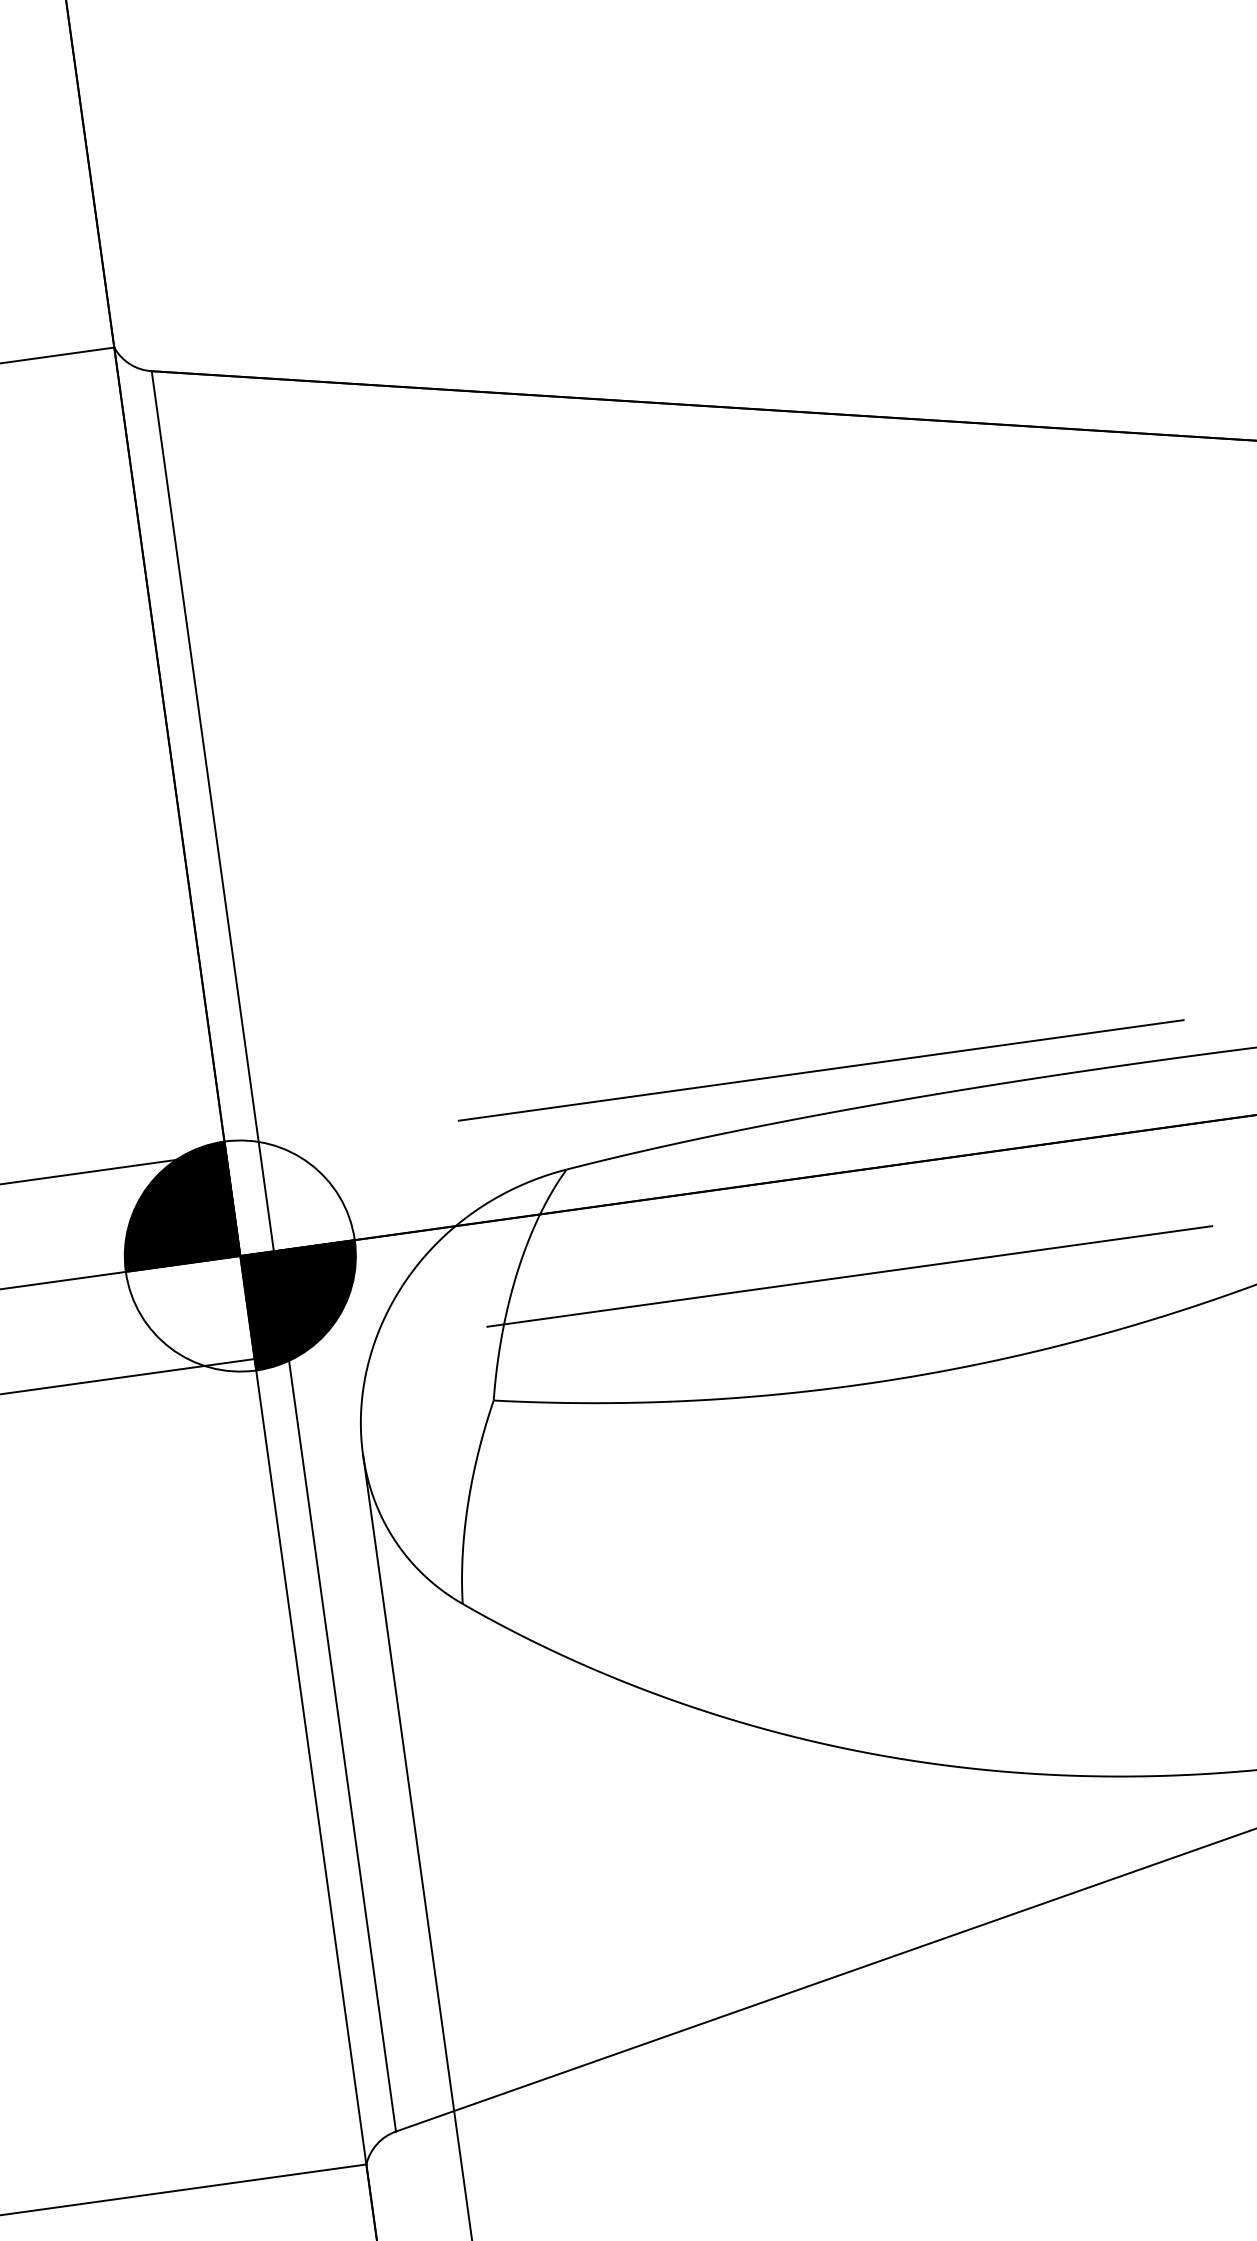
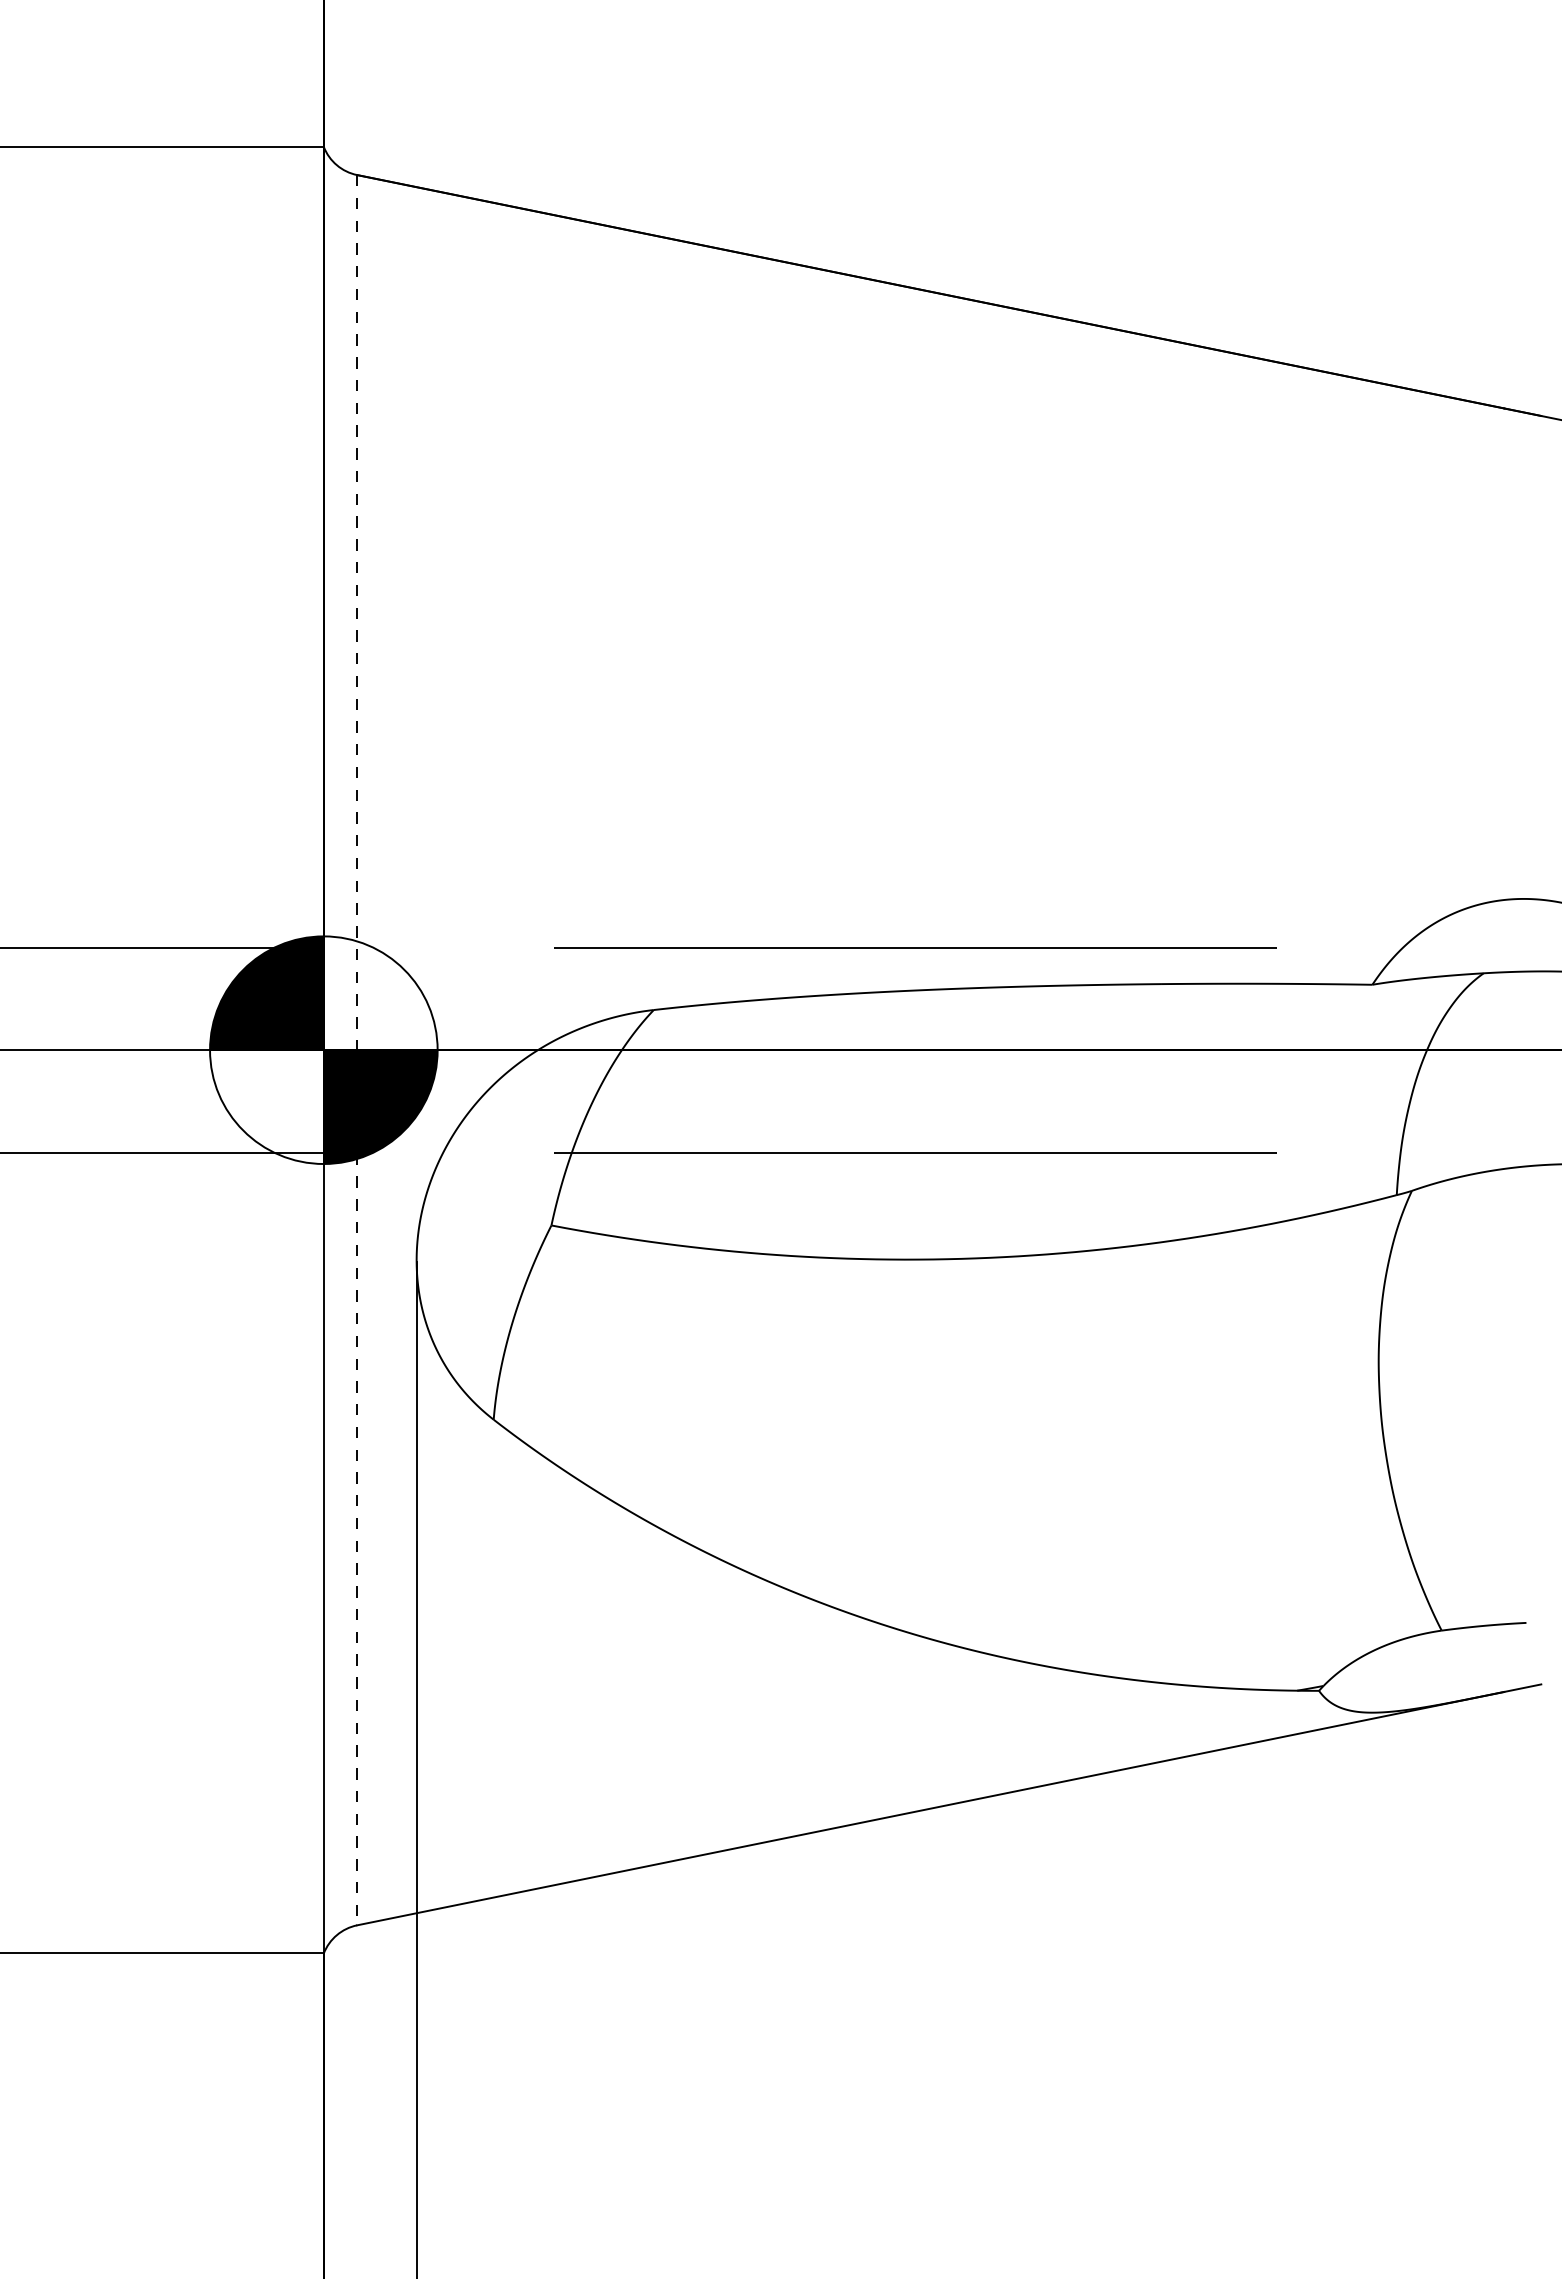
line: (274, 1251) -> (357, 1050), solid -> dashed

